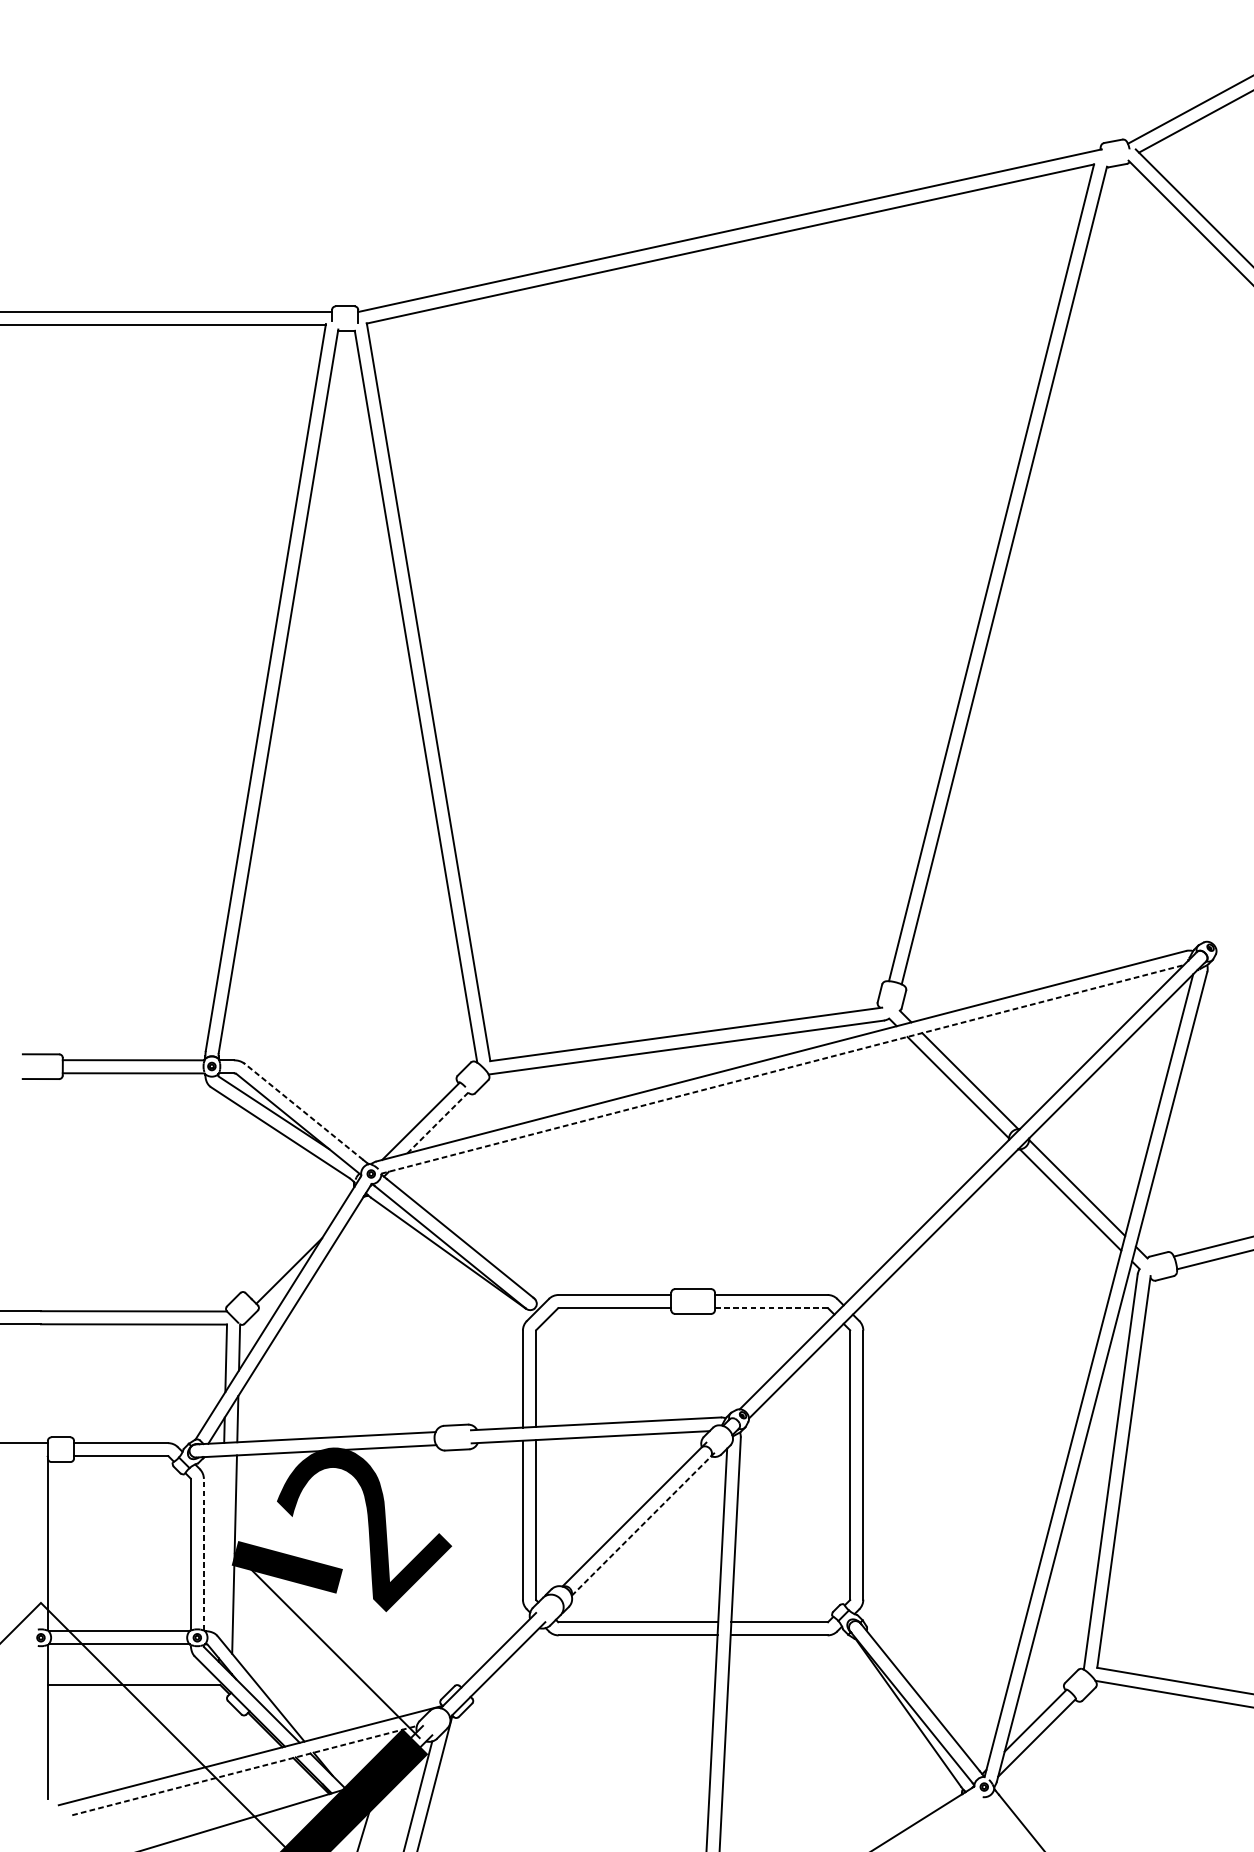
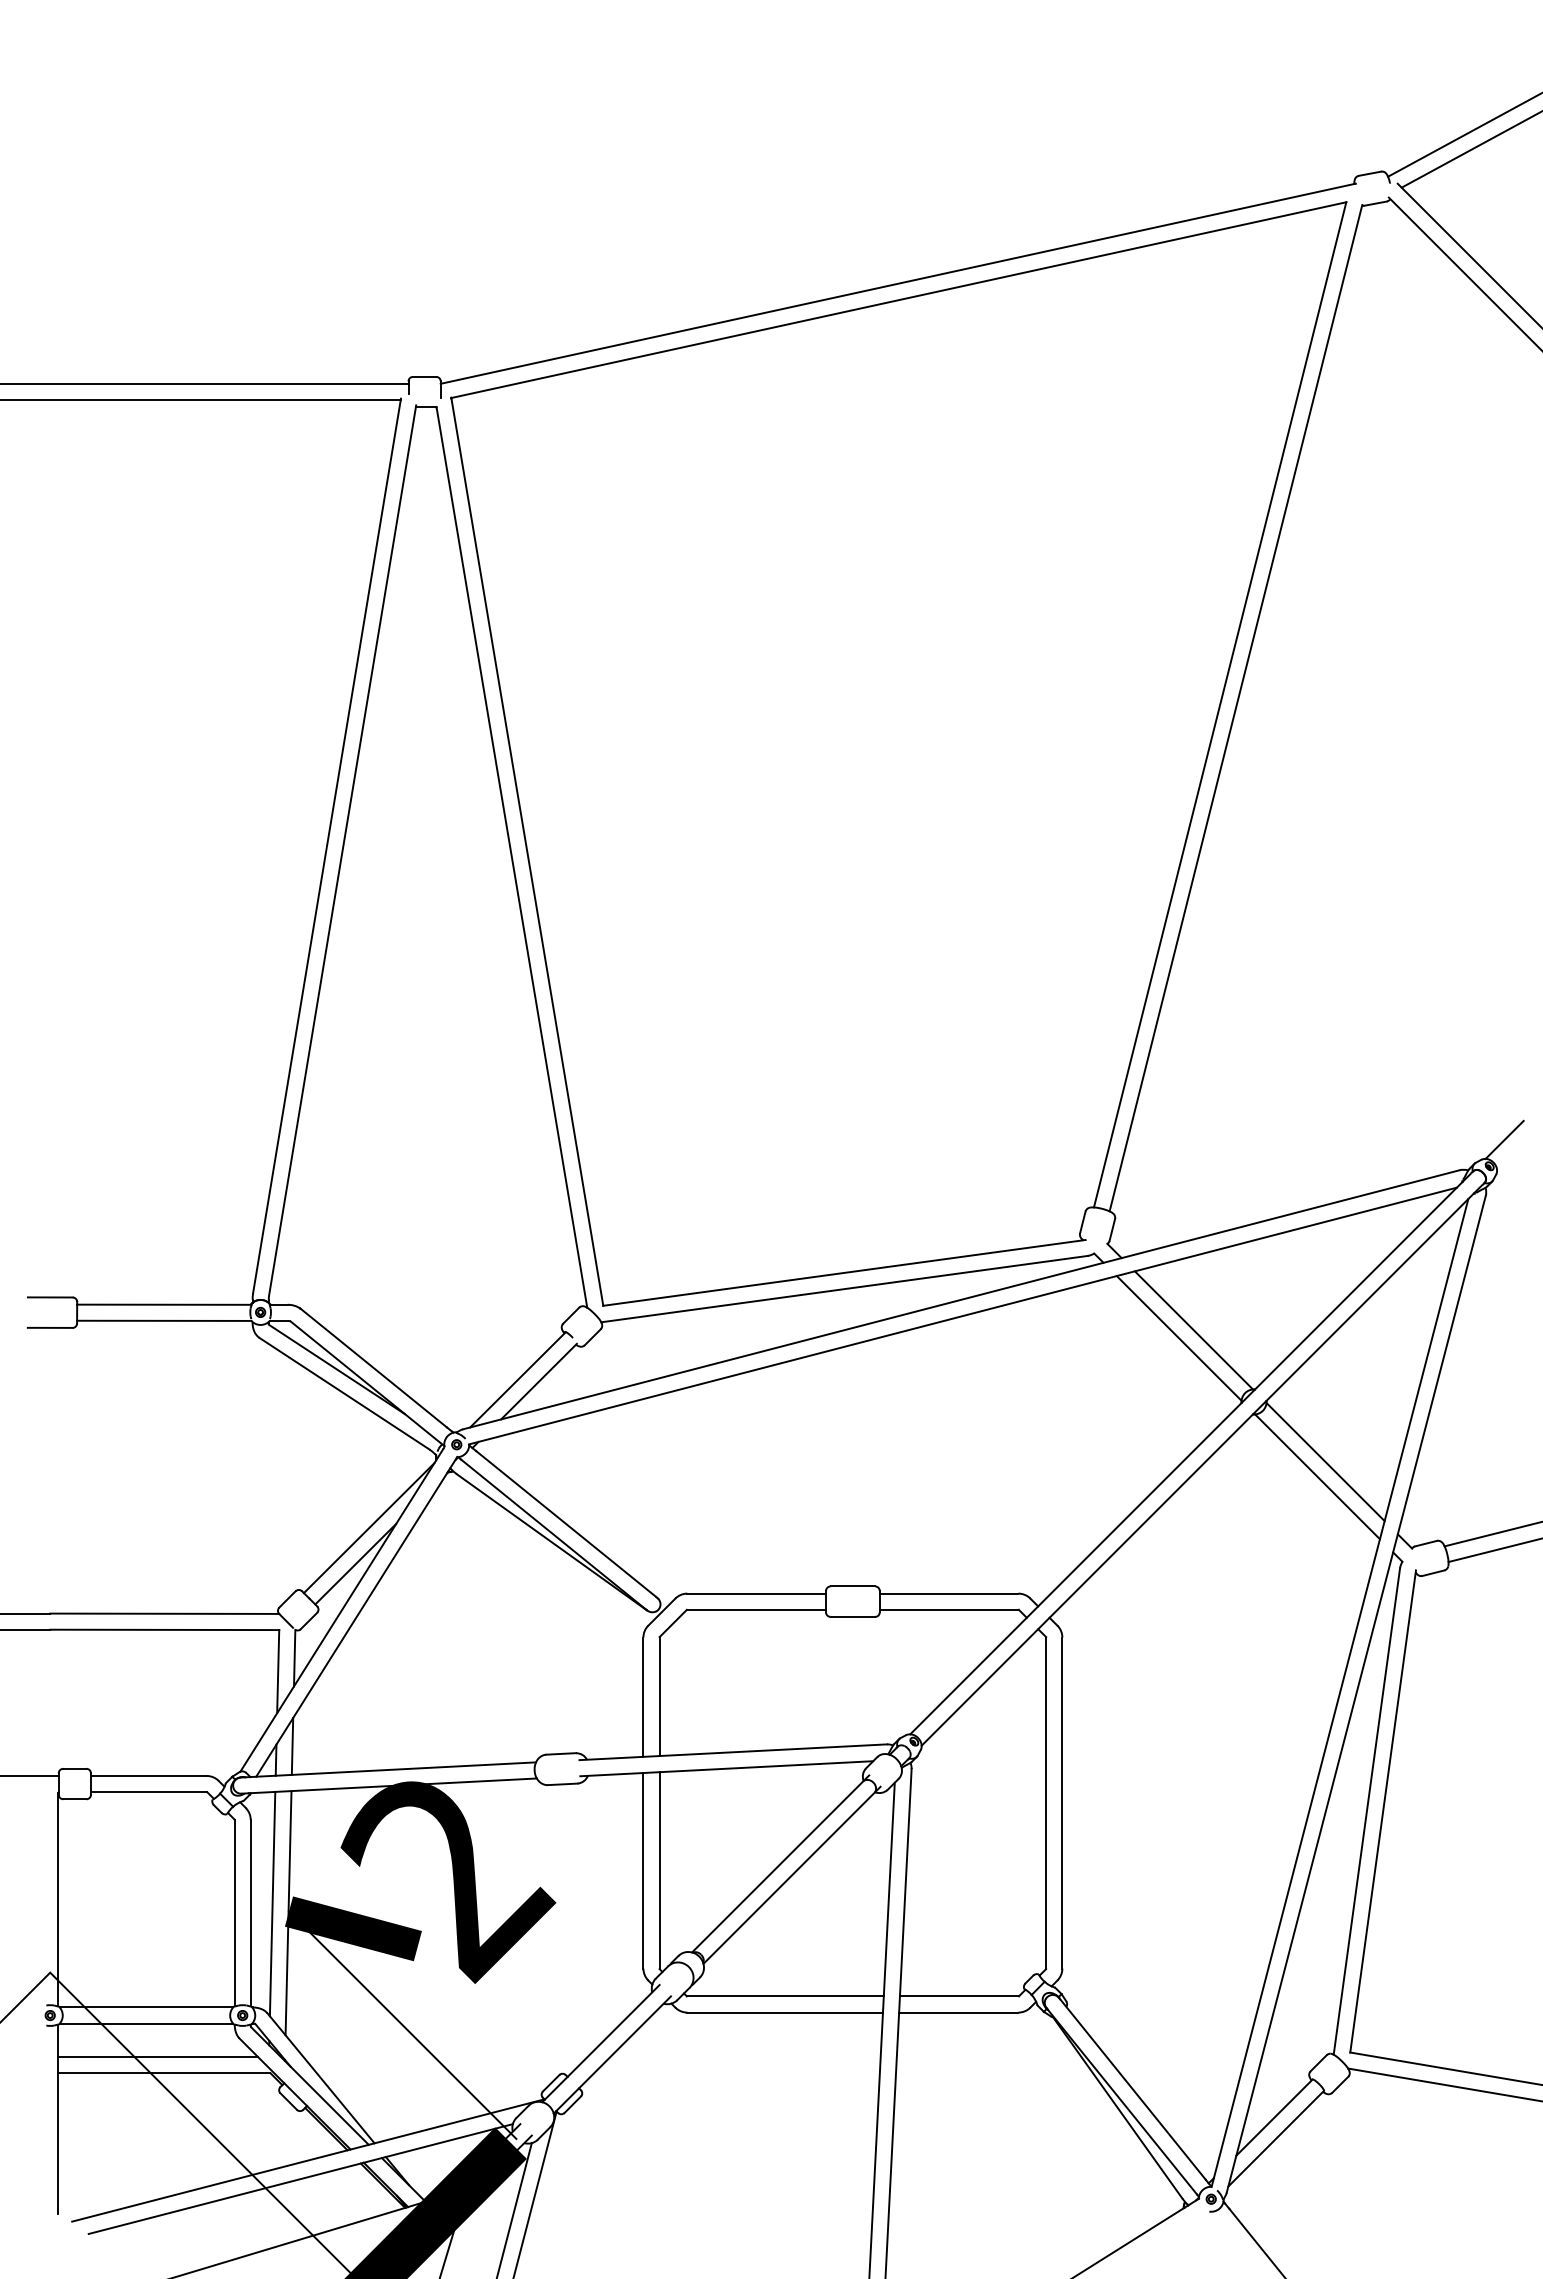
line: (1222, 926) -> (1504, 1139), added
line: (783, 1069) -> (963, 1315), dashed -> solid
line: (303, 1111) -> (373, 1367), dashed -> solid
line: (438, 1122) -> (539, 1381), dashed -> solid
line: (299, 1242) -> (368, 1528), added
line: (771, 1307) -> (949, 1609), dashed -> solid
line: (644, 1524) -> (792, 1875), dashed -> solid
line: (221, 1546) -> (272, 1903), added
line: (203, 1554) -> (250, 1912), dashed -> solid
line: (128, 1671) -> (158, 2057), added
line: (245, 1770) -> (301, 2178), dashed -> solid

